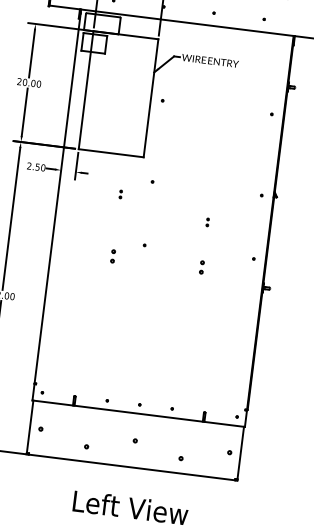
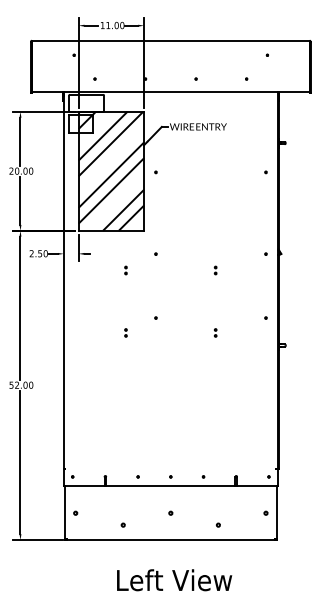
hatch: (118, 93) -> (111, 170), added
part: (207, 222) -> (215, 270), moved
part: (112, 255) -> (125, 332), size x0.62
part: (201, 267) -> (215, 332), size x0.62

